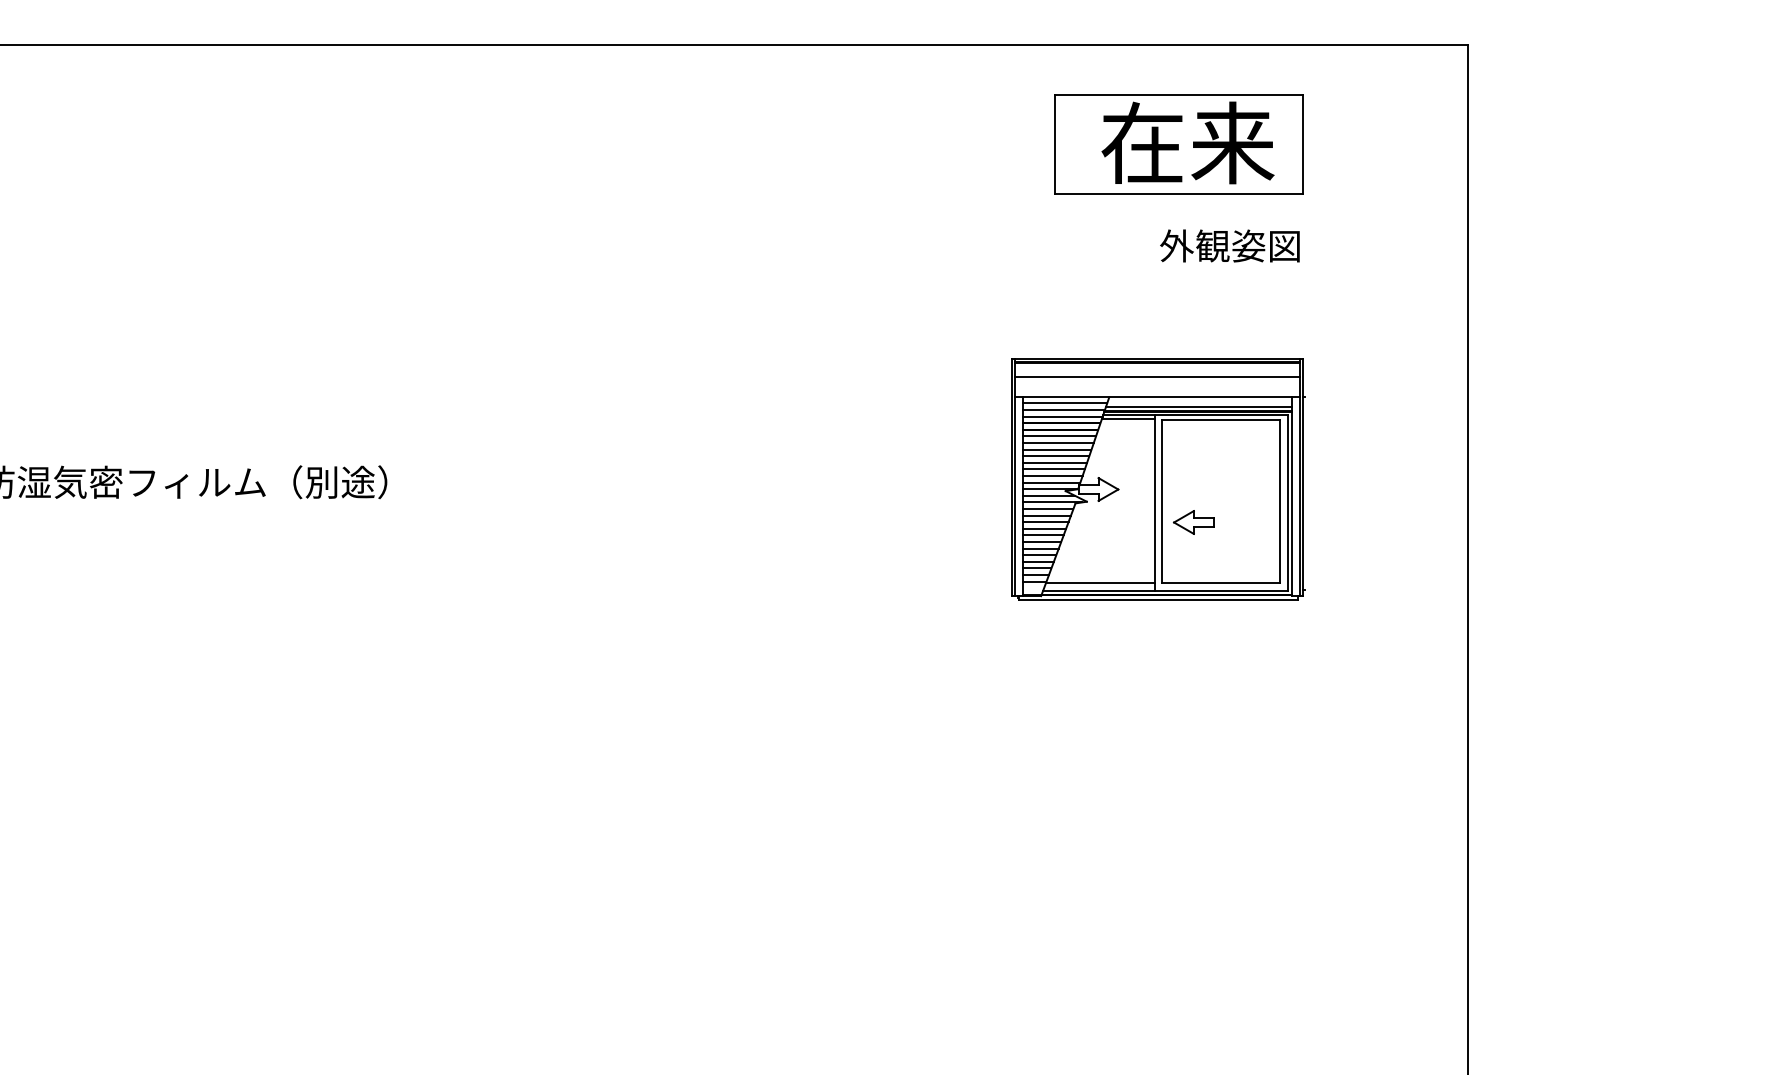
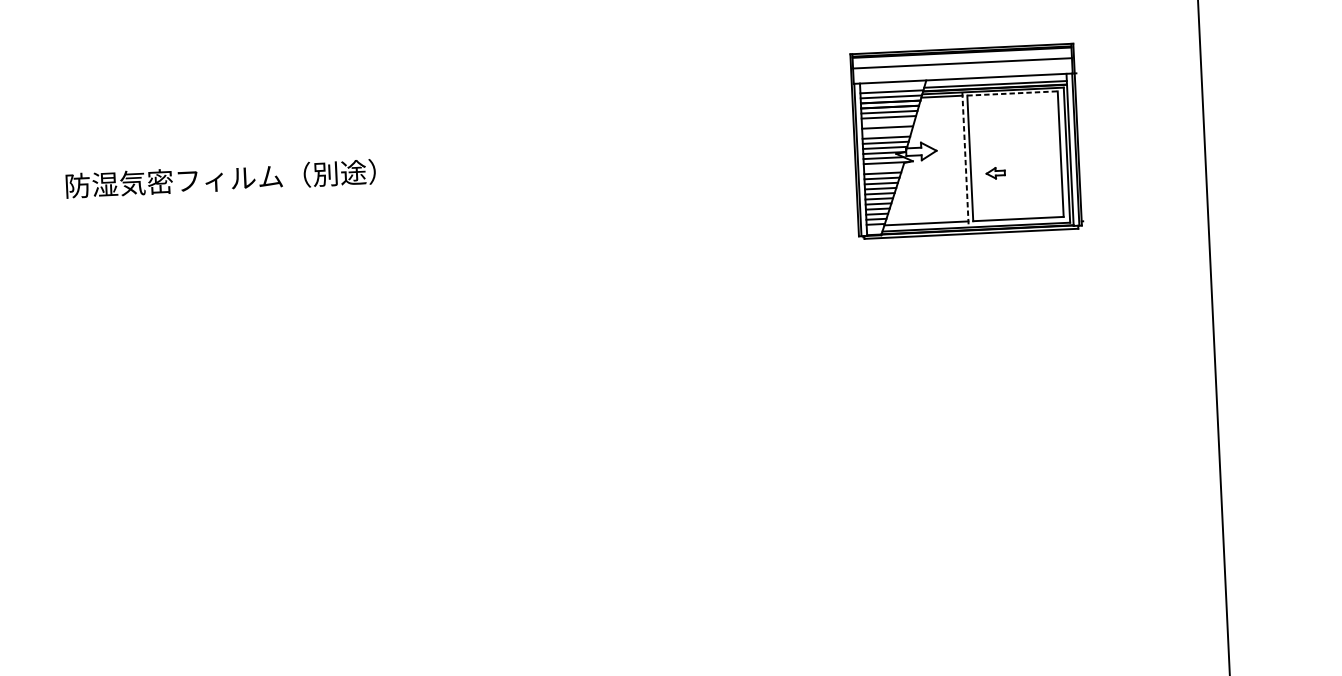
line: (1064, 403) -> (892, 86), removed
line: (1220, 419) -> (1012, 93), solid -> dashed
line: (1056, 449) -> (887, 122), removed
line: (1054, 462) -> (886, 132), removed
line: (1155, 503) -> (965, 160), solid -> dashed
line: (1047, 509) -> (883, 168), removed
part: (1193, 522) -> (995, 173), size x0.6

